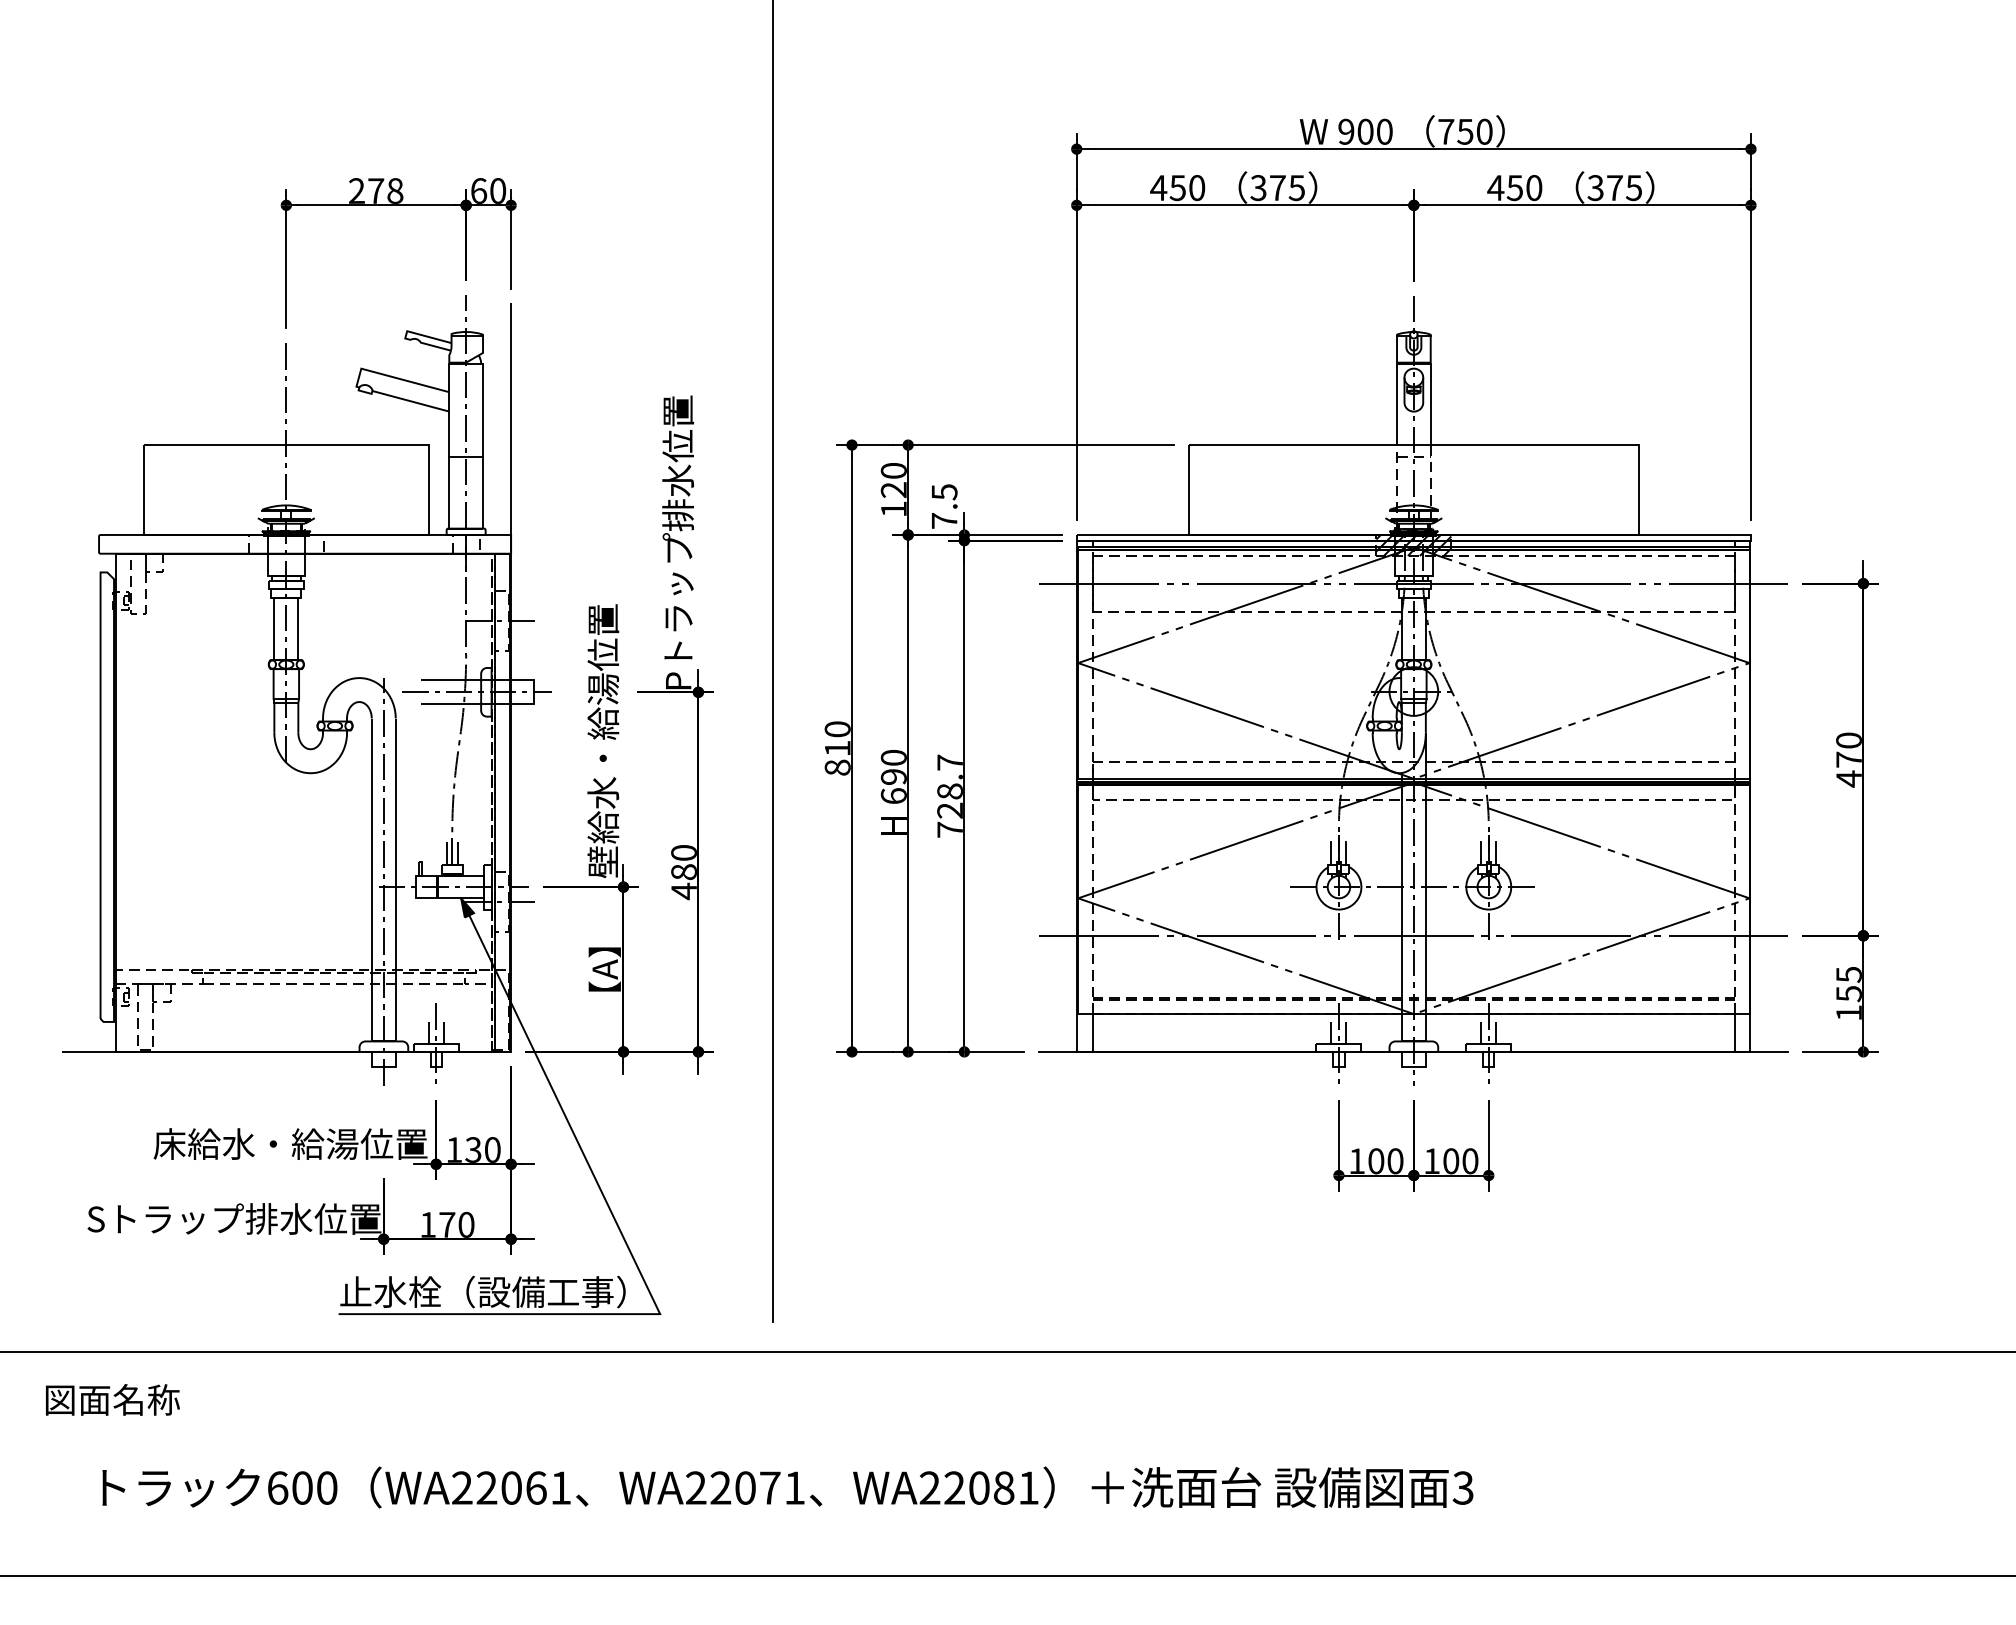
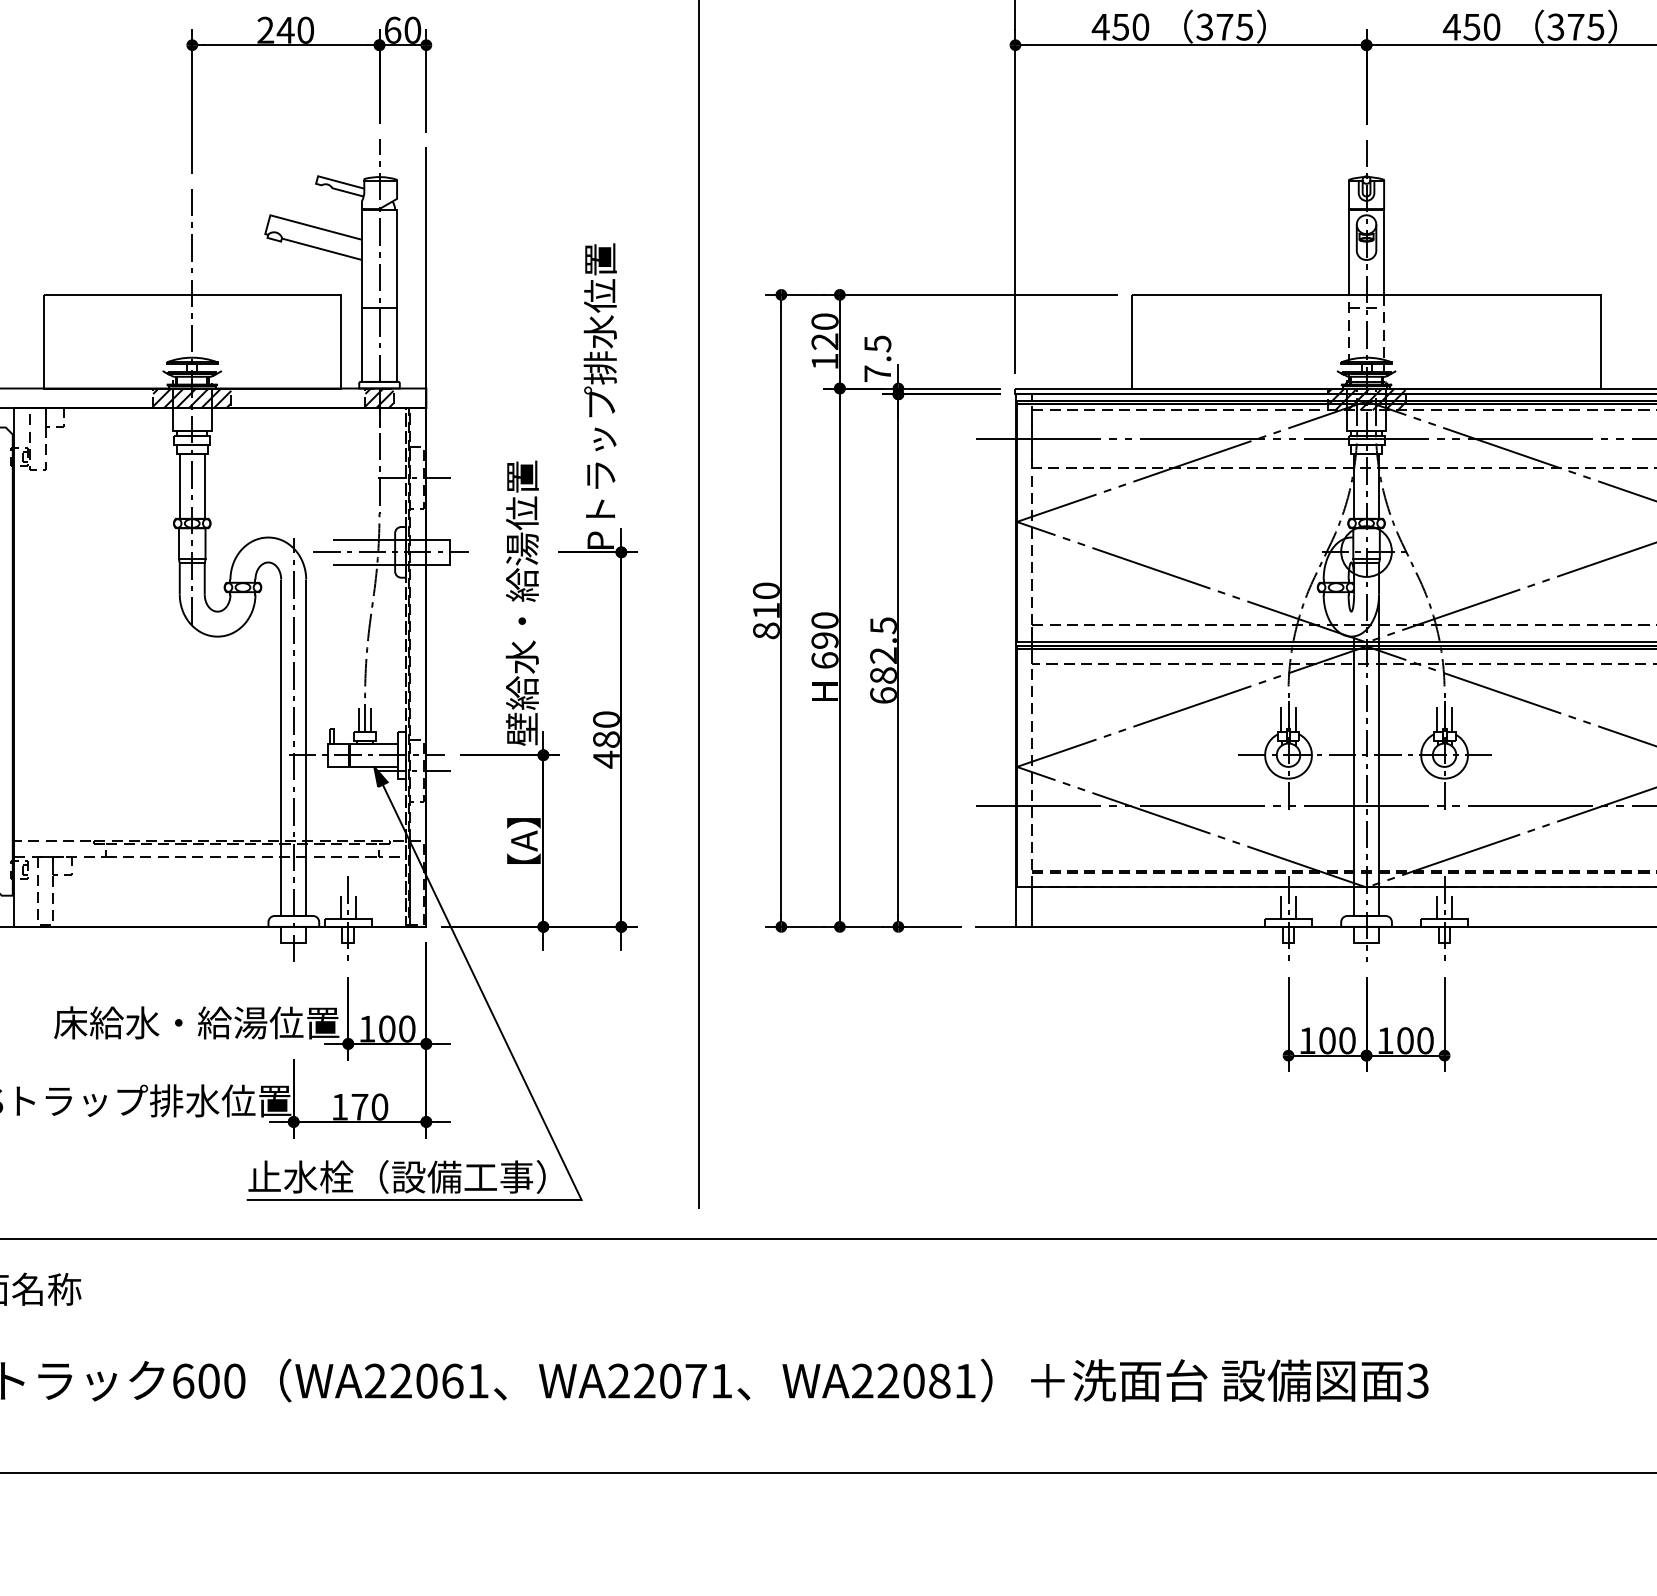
text: (385, 190) -> (295, 29), 278 -> 240
hatch: (285, 543) -> (191, 397), added
hatch: (465, 543) -> (378, 397), added
text: (949, 795) -> (882, 659), 728.7 -> 682.5
text: (473, 1149) -> (387, 1028), 130 -> 100

